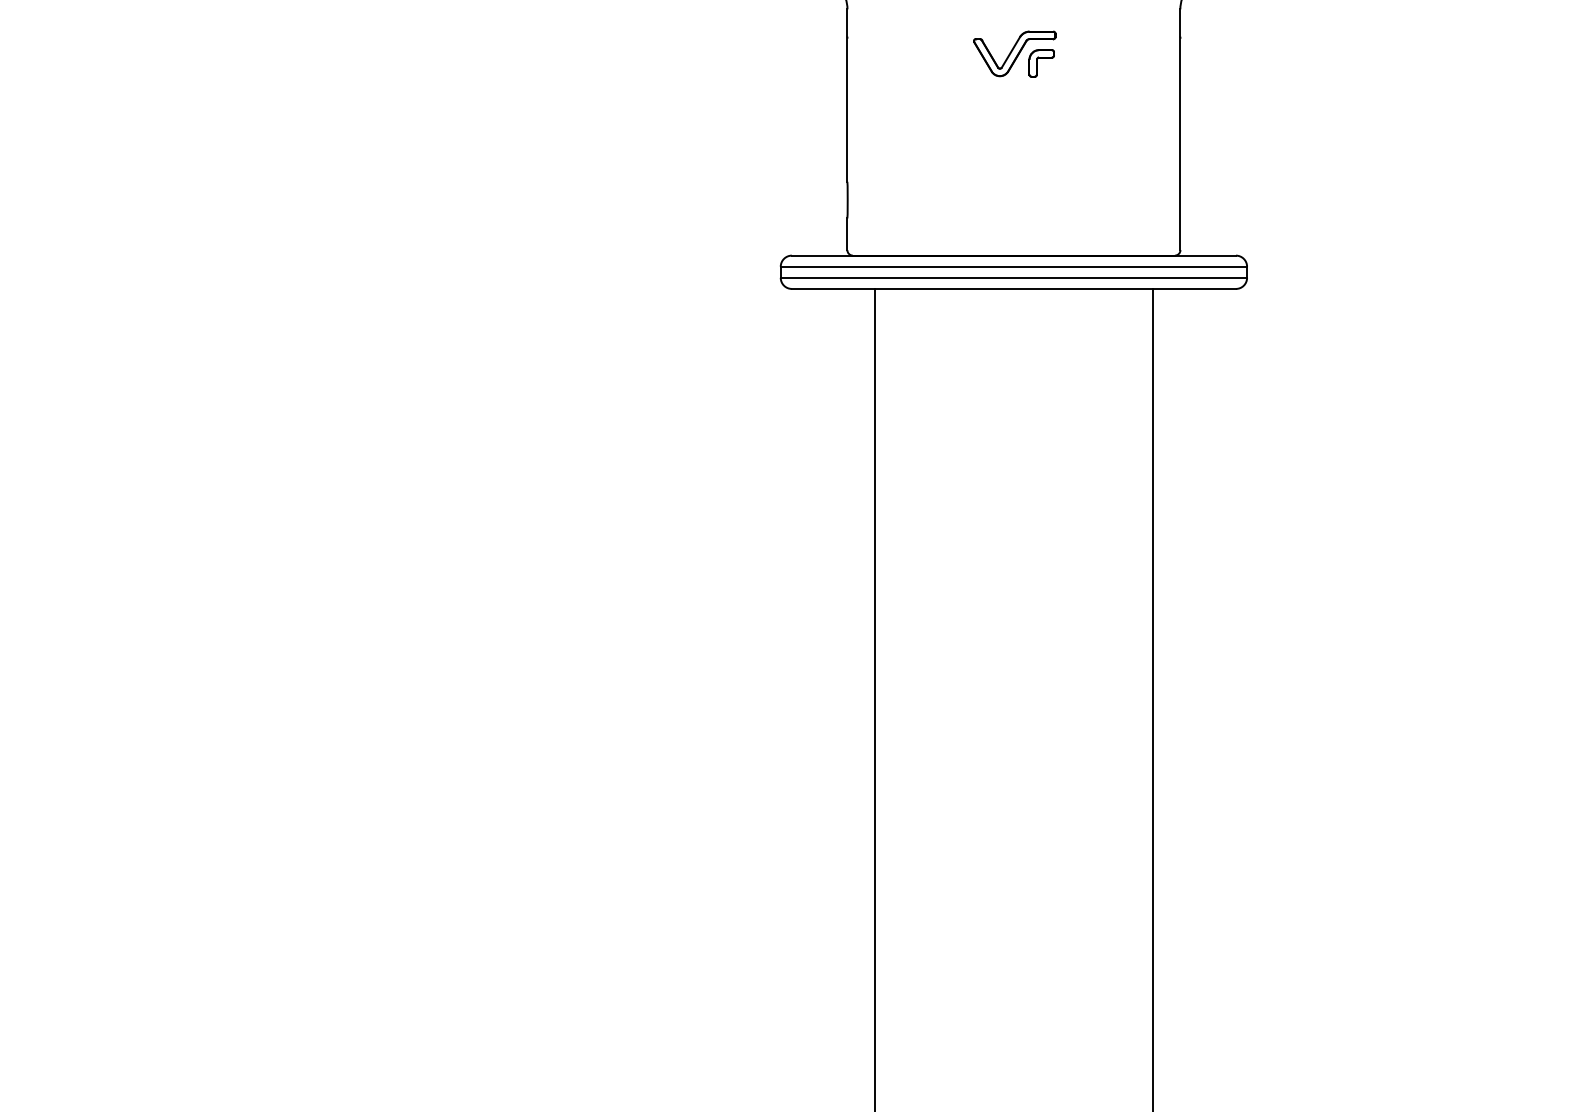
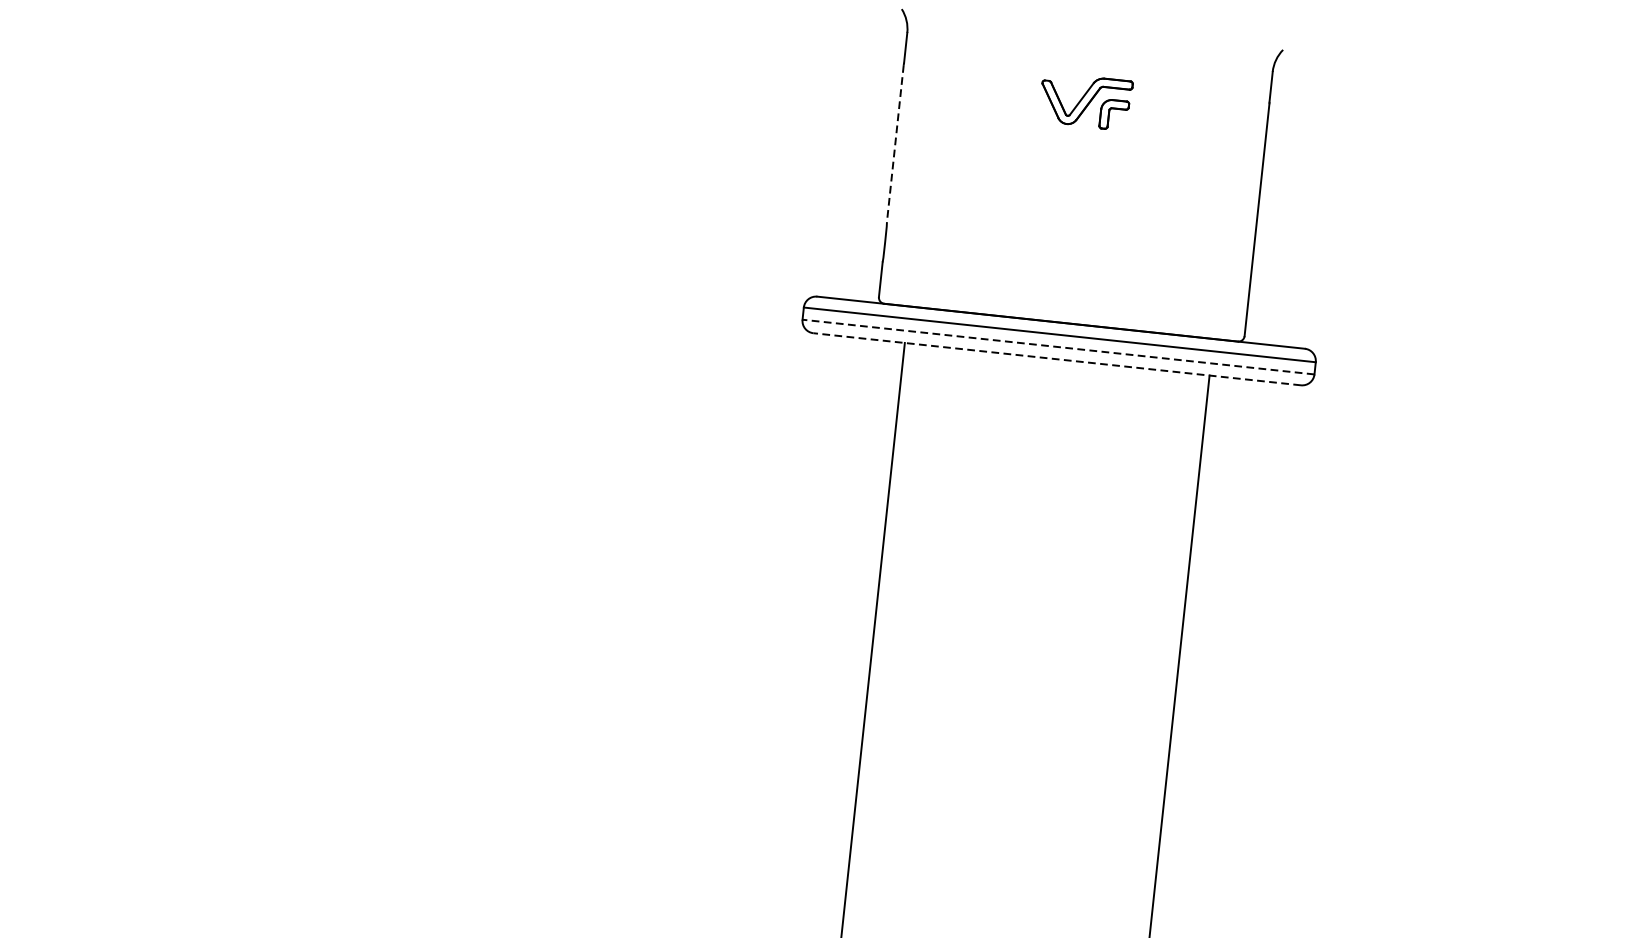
line: (847, 110) -> (895, 143), solid -> dashed
line: (1013, 277) -> (1058, 346), solid -> dashed
line: (1013, 288) -> (1056, 358), solid -> dashed

